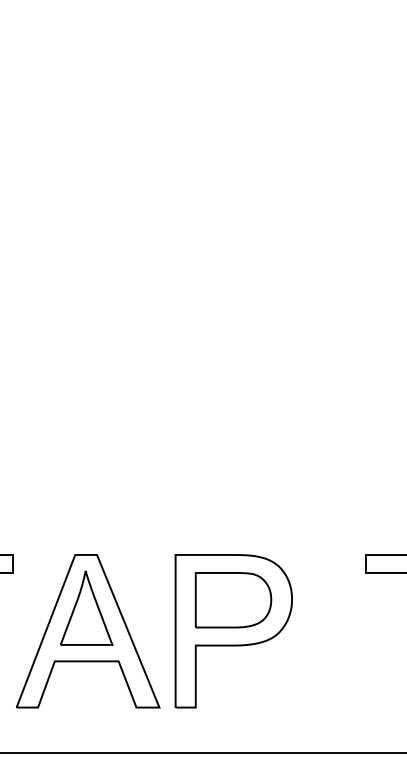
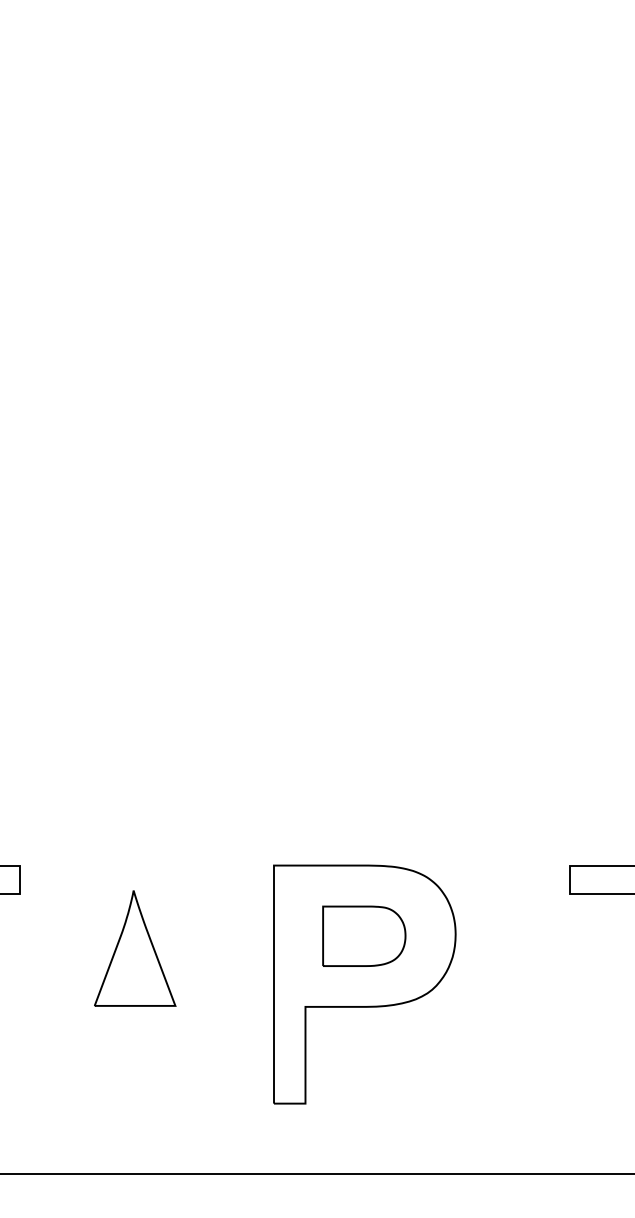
part: (233, 600) -> (364, 936), size x0.7
part: (88, 631) -> (138, 984), removed

